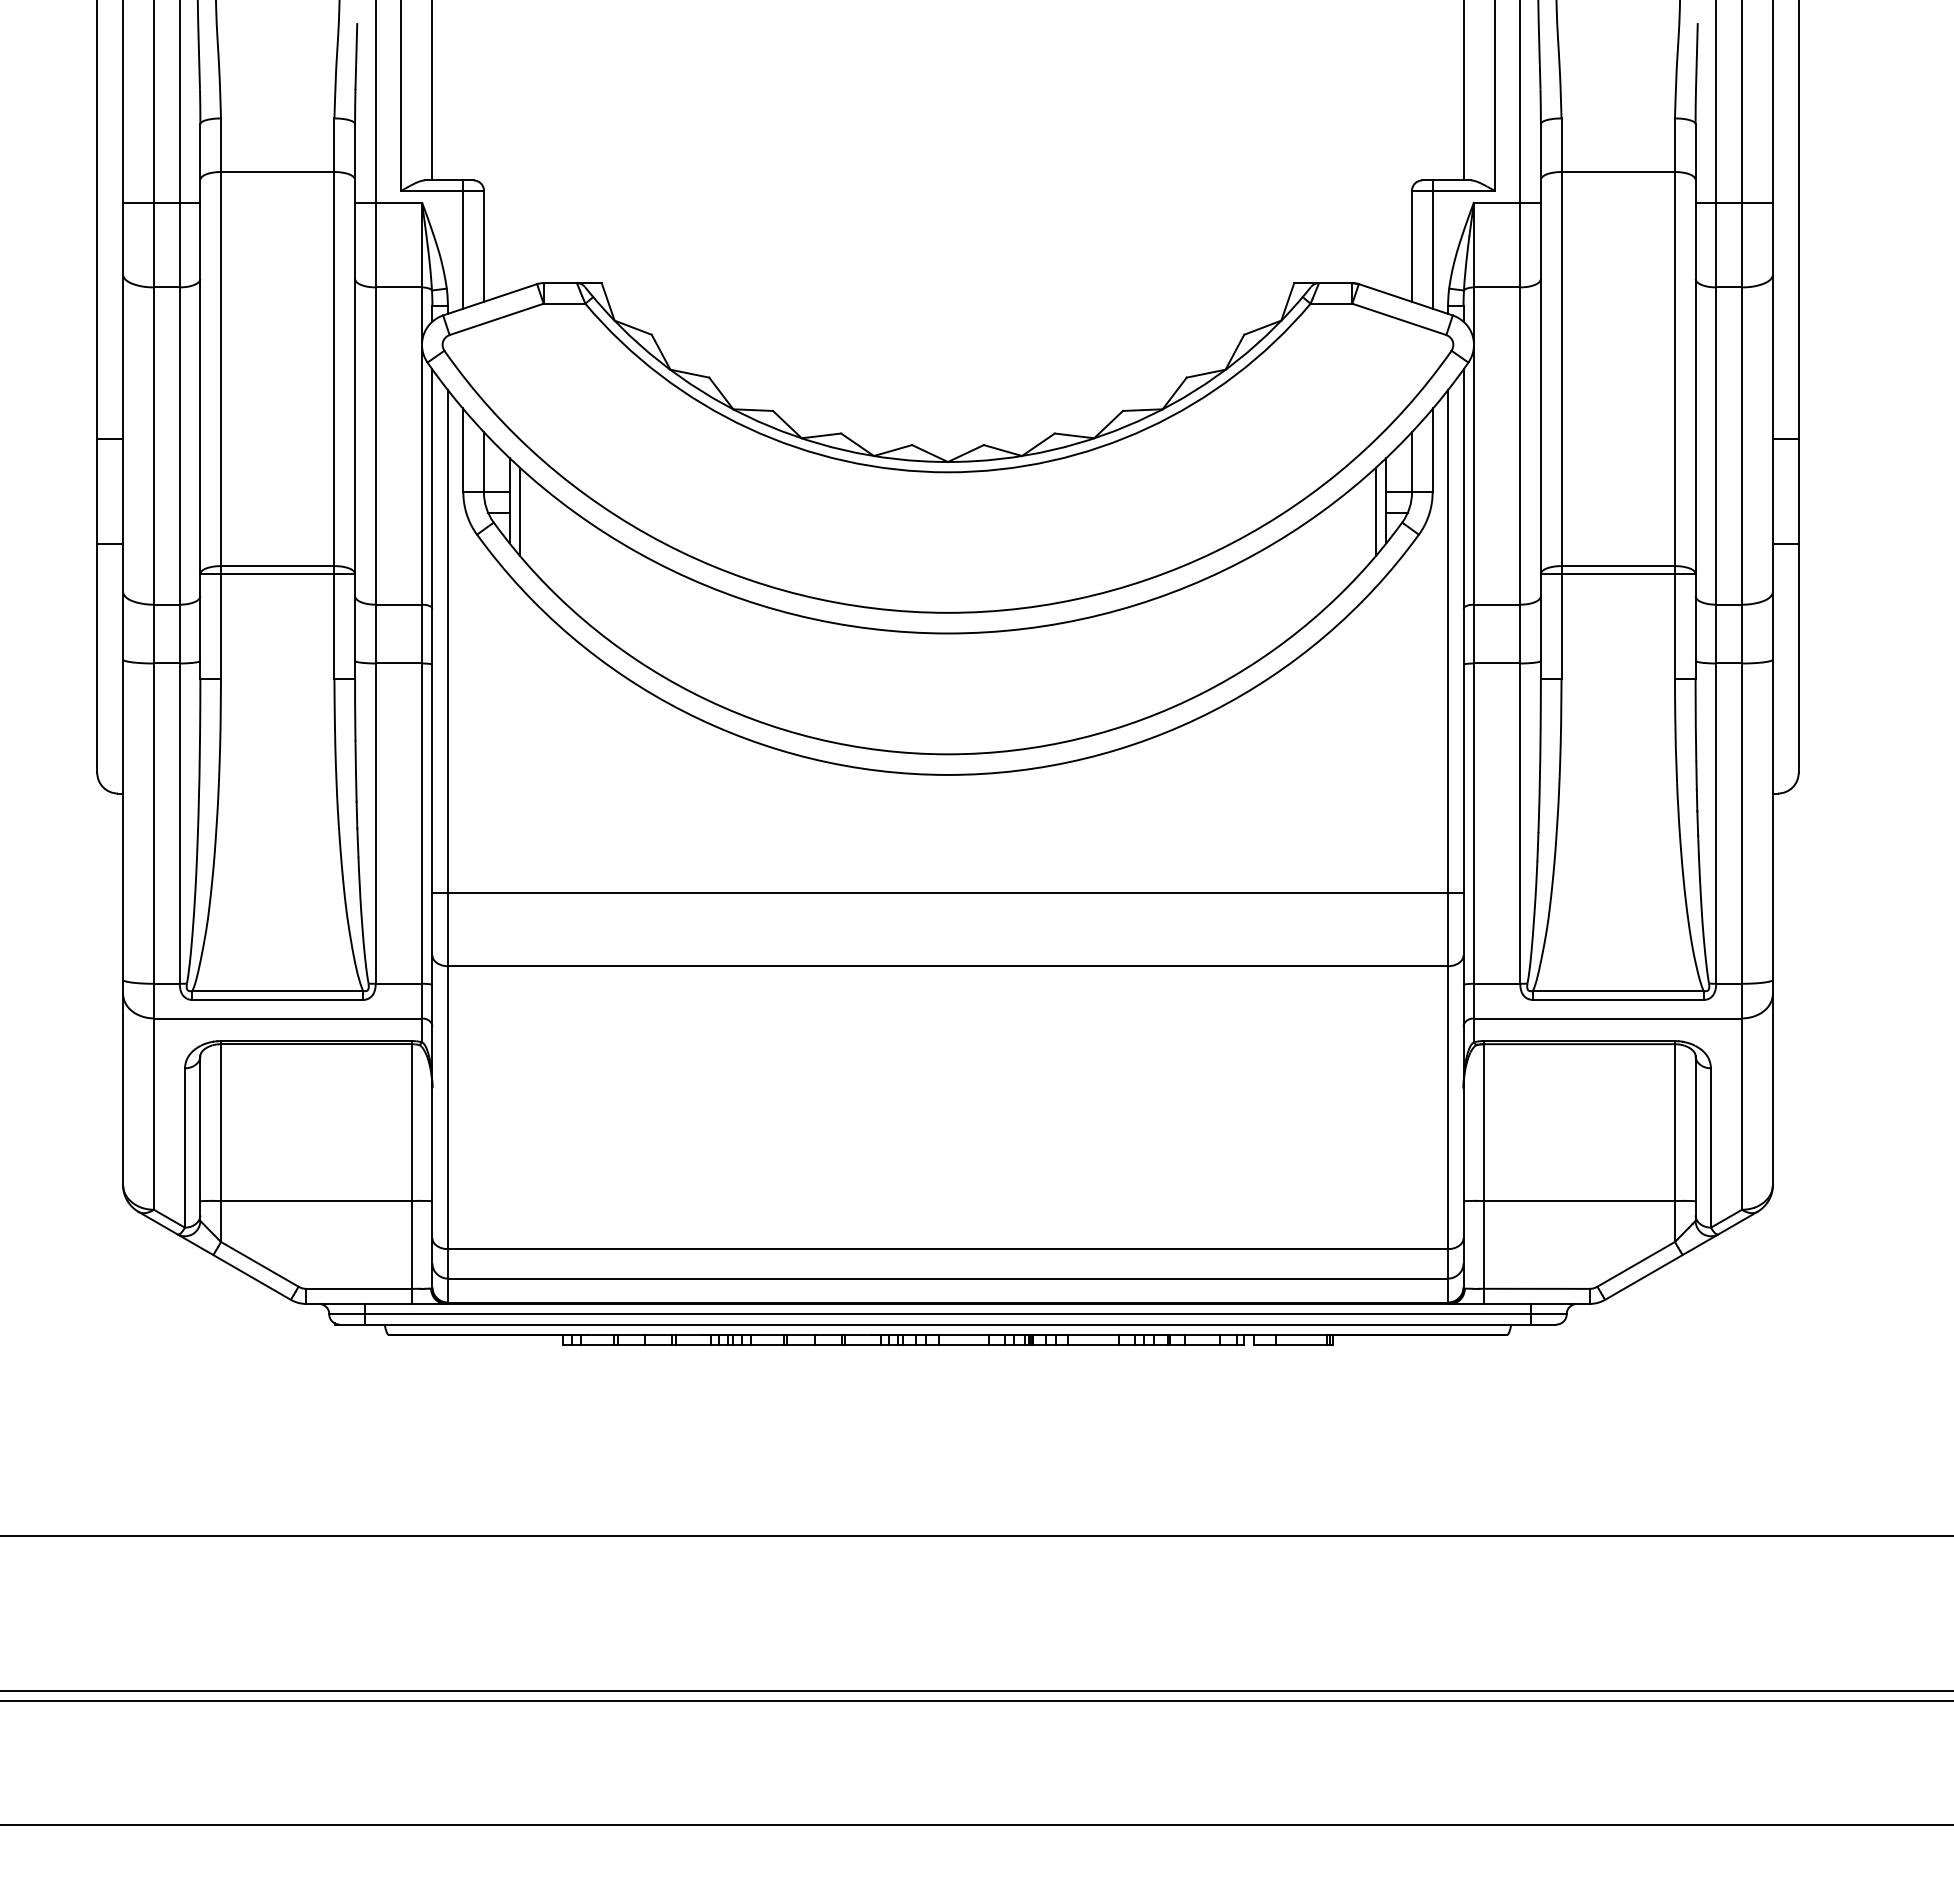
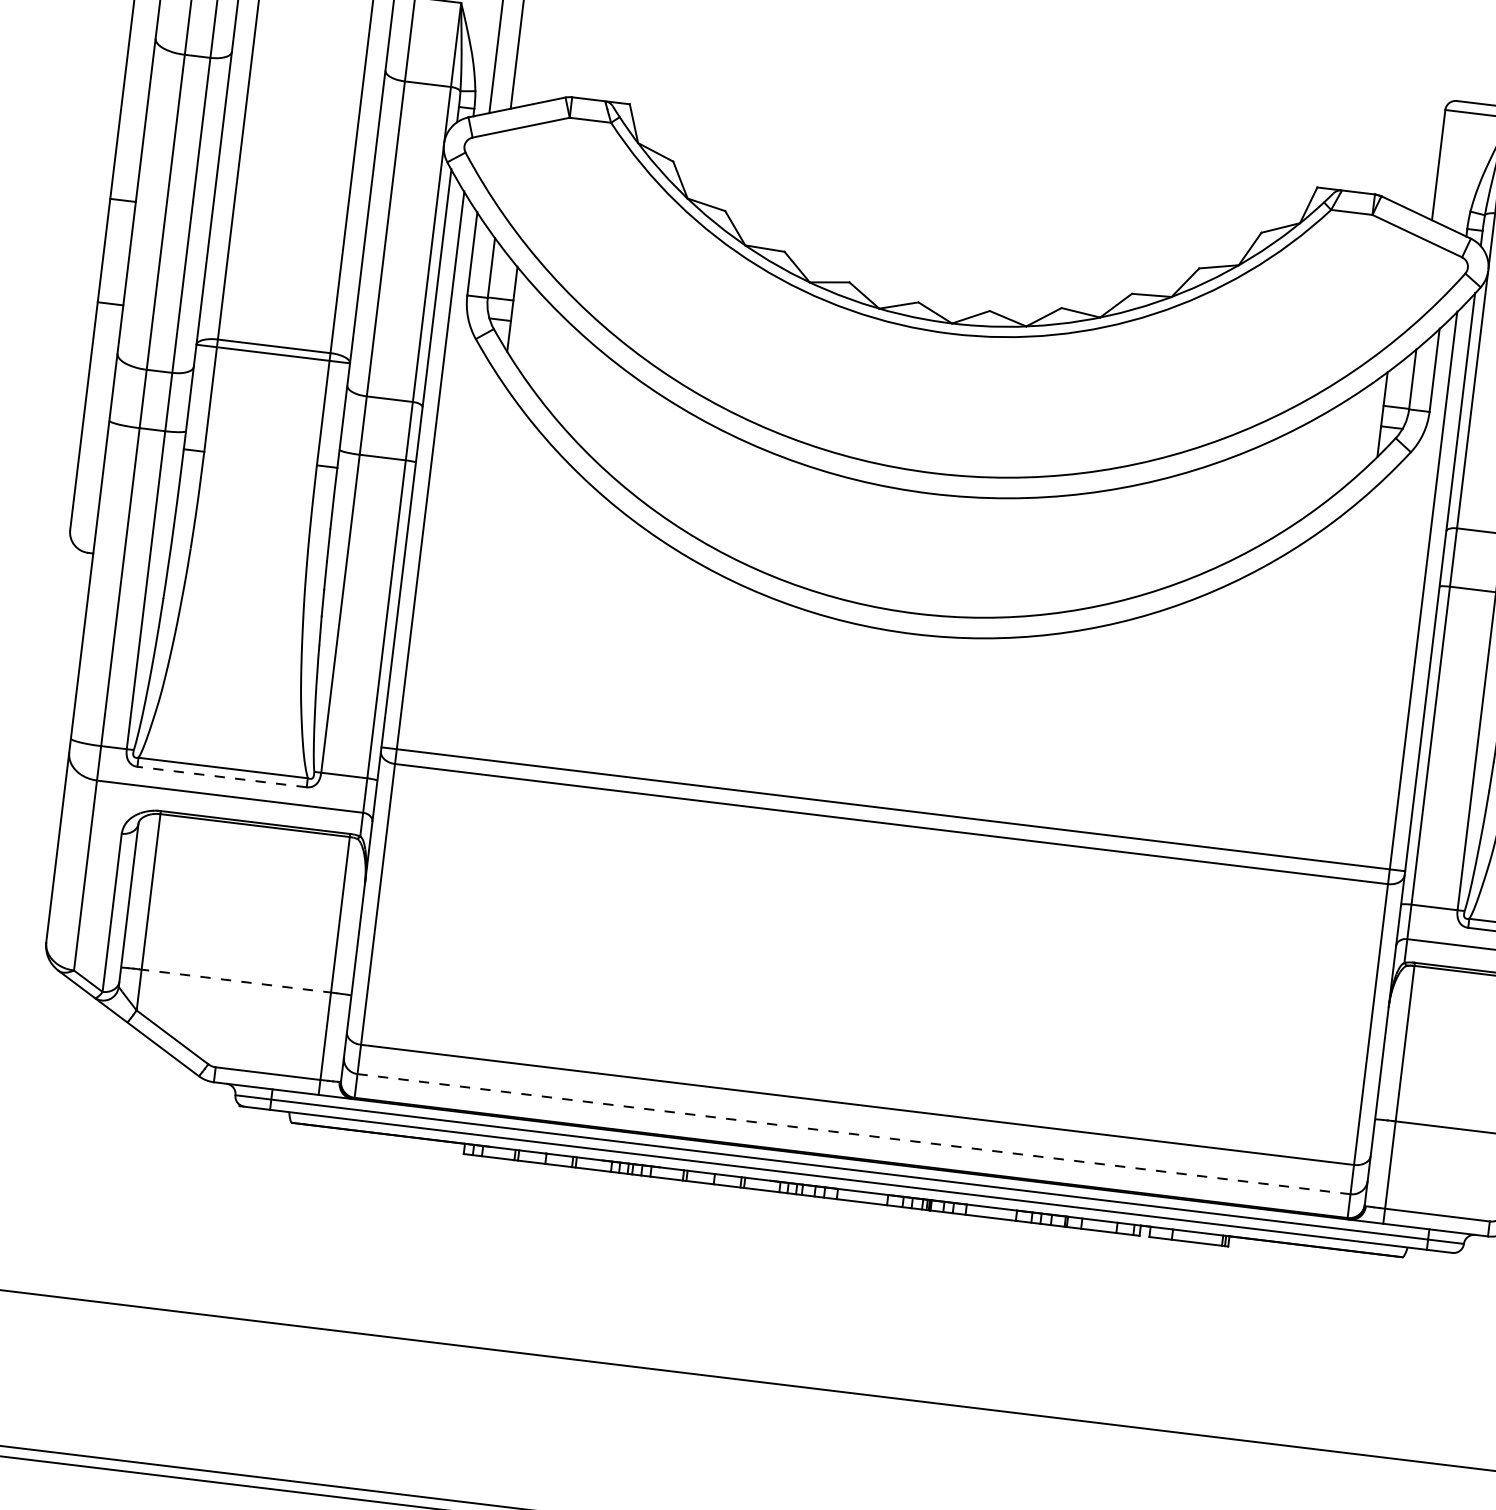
line: (1432, 244) -> (1459, 165), removed
line: (520, 511) -> (521, 321), removed
line: (1375, 511) -> (1370, 423), removed
line: (947, 893) -> (892, 809), moved
line: (277, 999) -> (221, 776), solid -> dashed
line: (315, 1200) -> (235, 980), solid -> dashed
line: (947, 1278) -> (853, 1134), solid -> dashed

